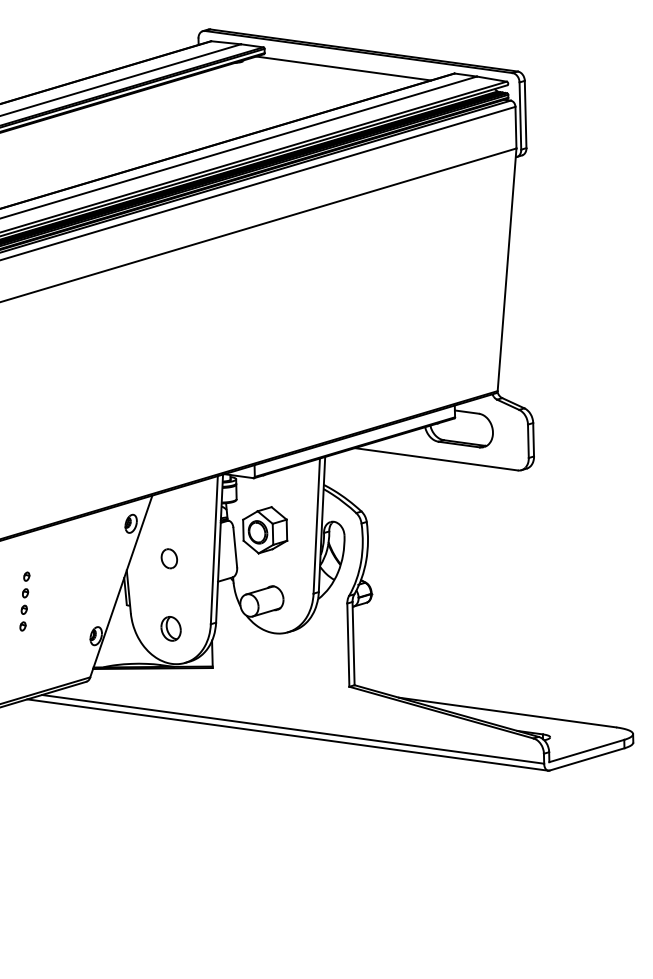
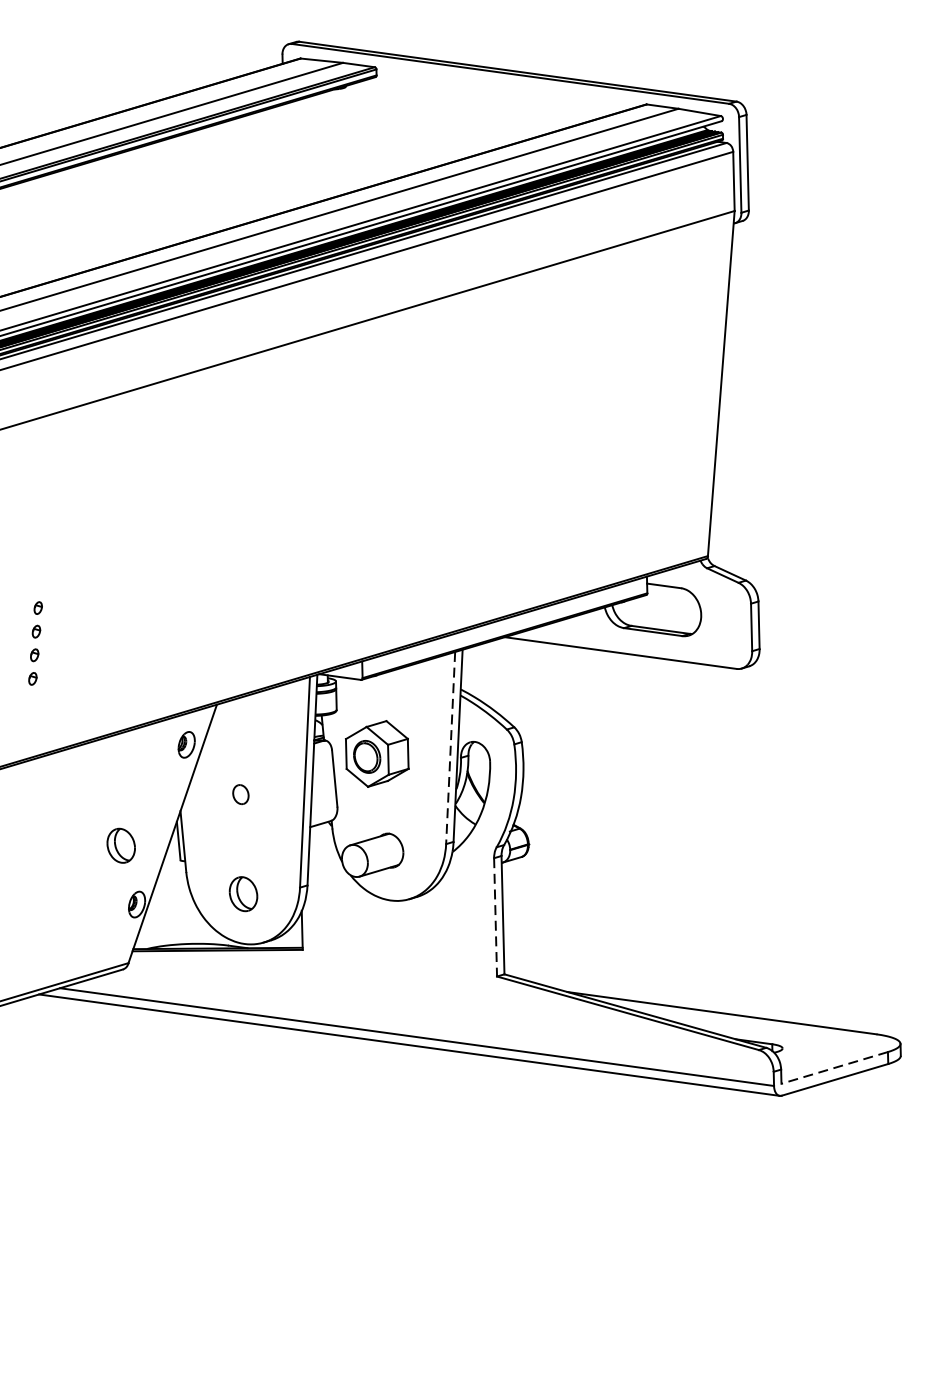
line: (343, 68) -> (488, 97), removed
line: (316, 526) -> (450, 748), solid -> dashed
part: (168, 558) -> (239, 794), size x0.7
part: (84, 594) -> (120, 845), added
part: (24, 601) -> (35, 643), moved
line: (348, 645) -> (495, 917), solid -> dashed
line: (586, 751) -> (834, 1068), solid -> dashed

